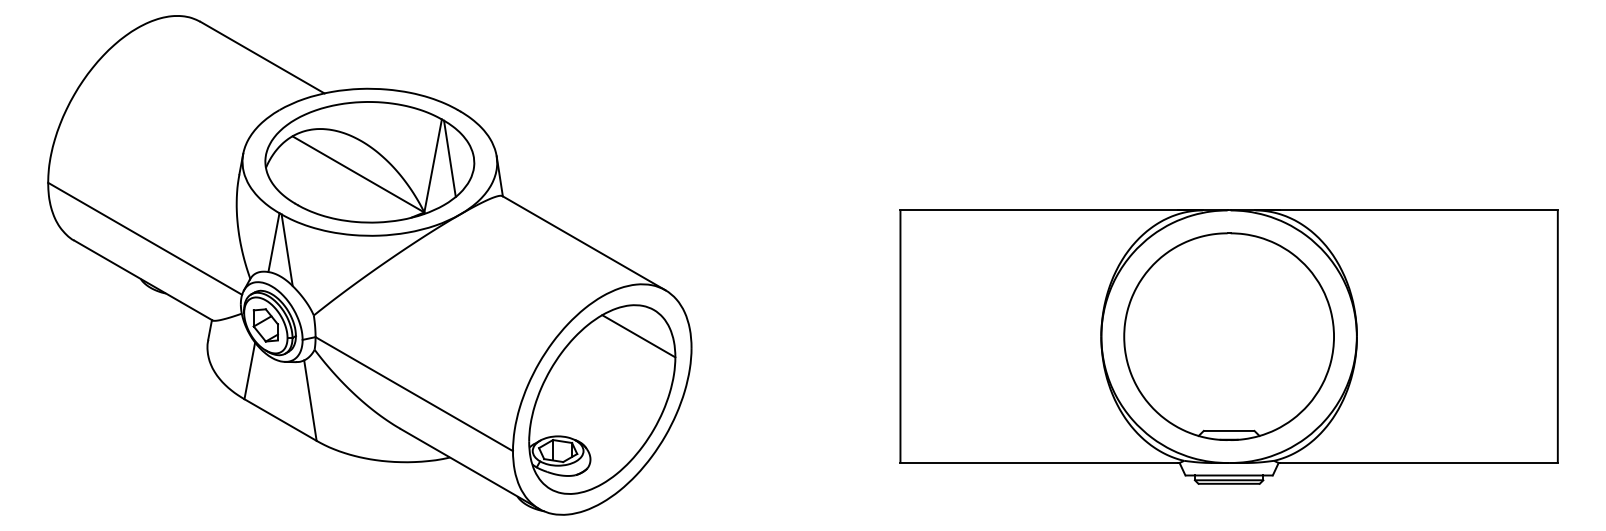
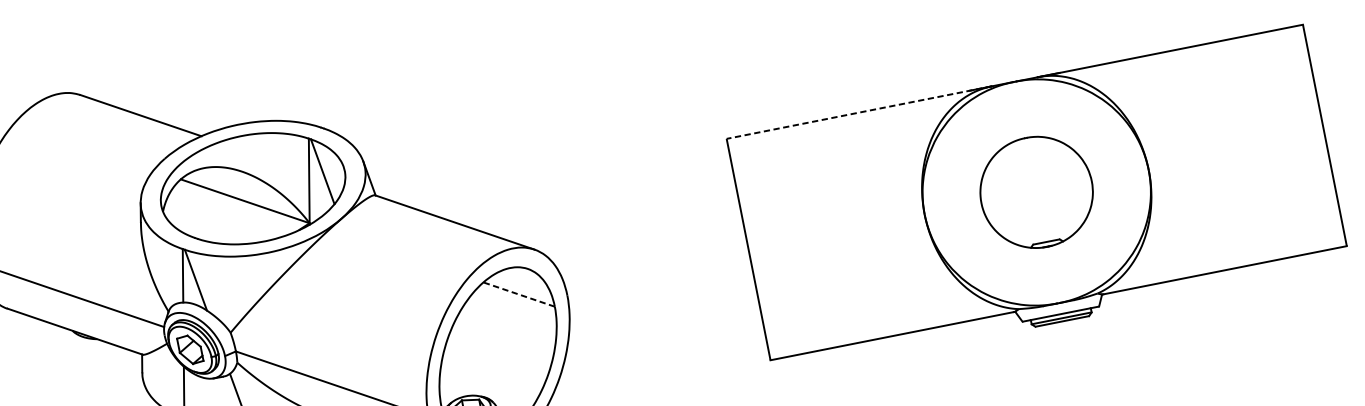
line: (1051, 210) -> (859, 112), solid -> dashed
line: (638, 336) -> (518, 294), solid -> dashed
part: (1228, 336) -> (1036, 192), size x0.6

